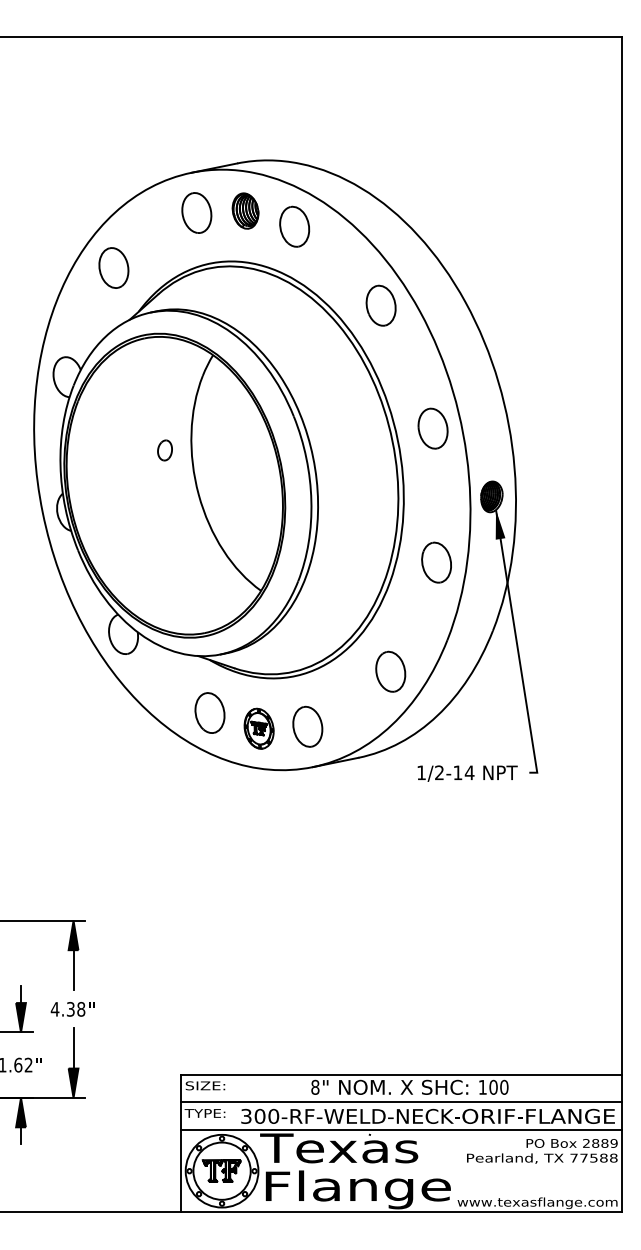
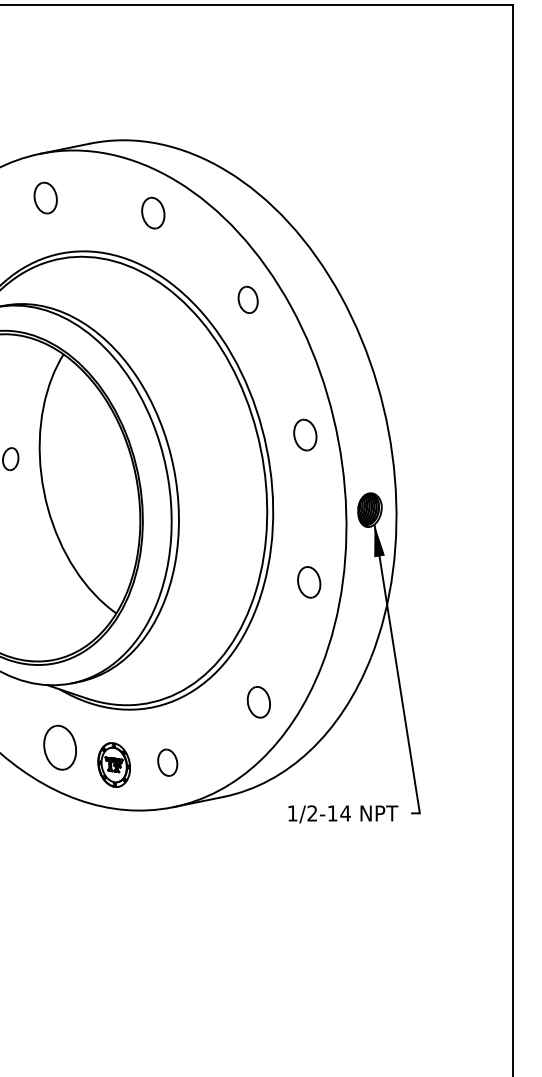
part: (245, 210) -> (99, 195), removed
part: (196, 212) -> (45, 197), size x0.7
part: (294, 226) -> (153, 212), size x0.7
part: (380, 305) -> (247, 299), size x0.6
part: (432, 428) -> (304, 434), size x0.7
part: (436, 562) -> (309, 582), size x0.7
part: (390, 671) -> (258, 702), size x0.7
part: (307, 726) -> (167, 762), size x0.6

